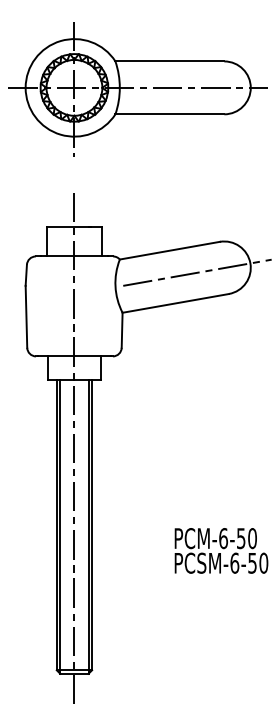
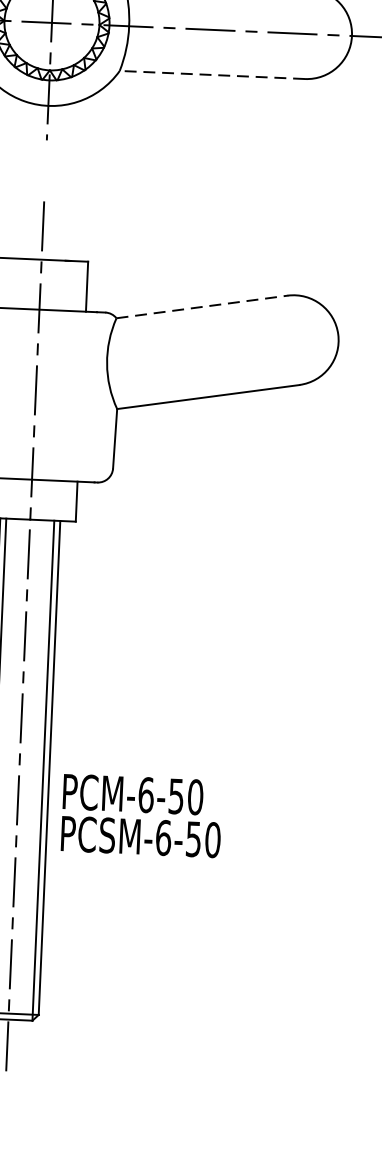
line: (169, 114) -> (211, 75), solid -> dashed
line: (169, 250) -> (201, 306), solid -> dashed
line: (197, 272) -> (247, 346), removed
text: (221, 550) -> (141, 815), moved

